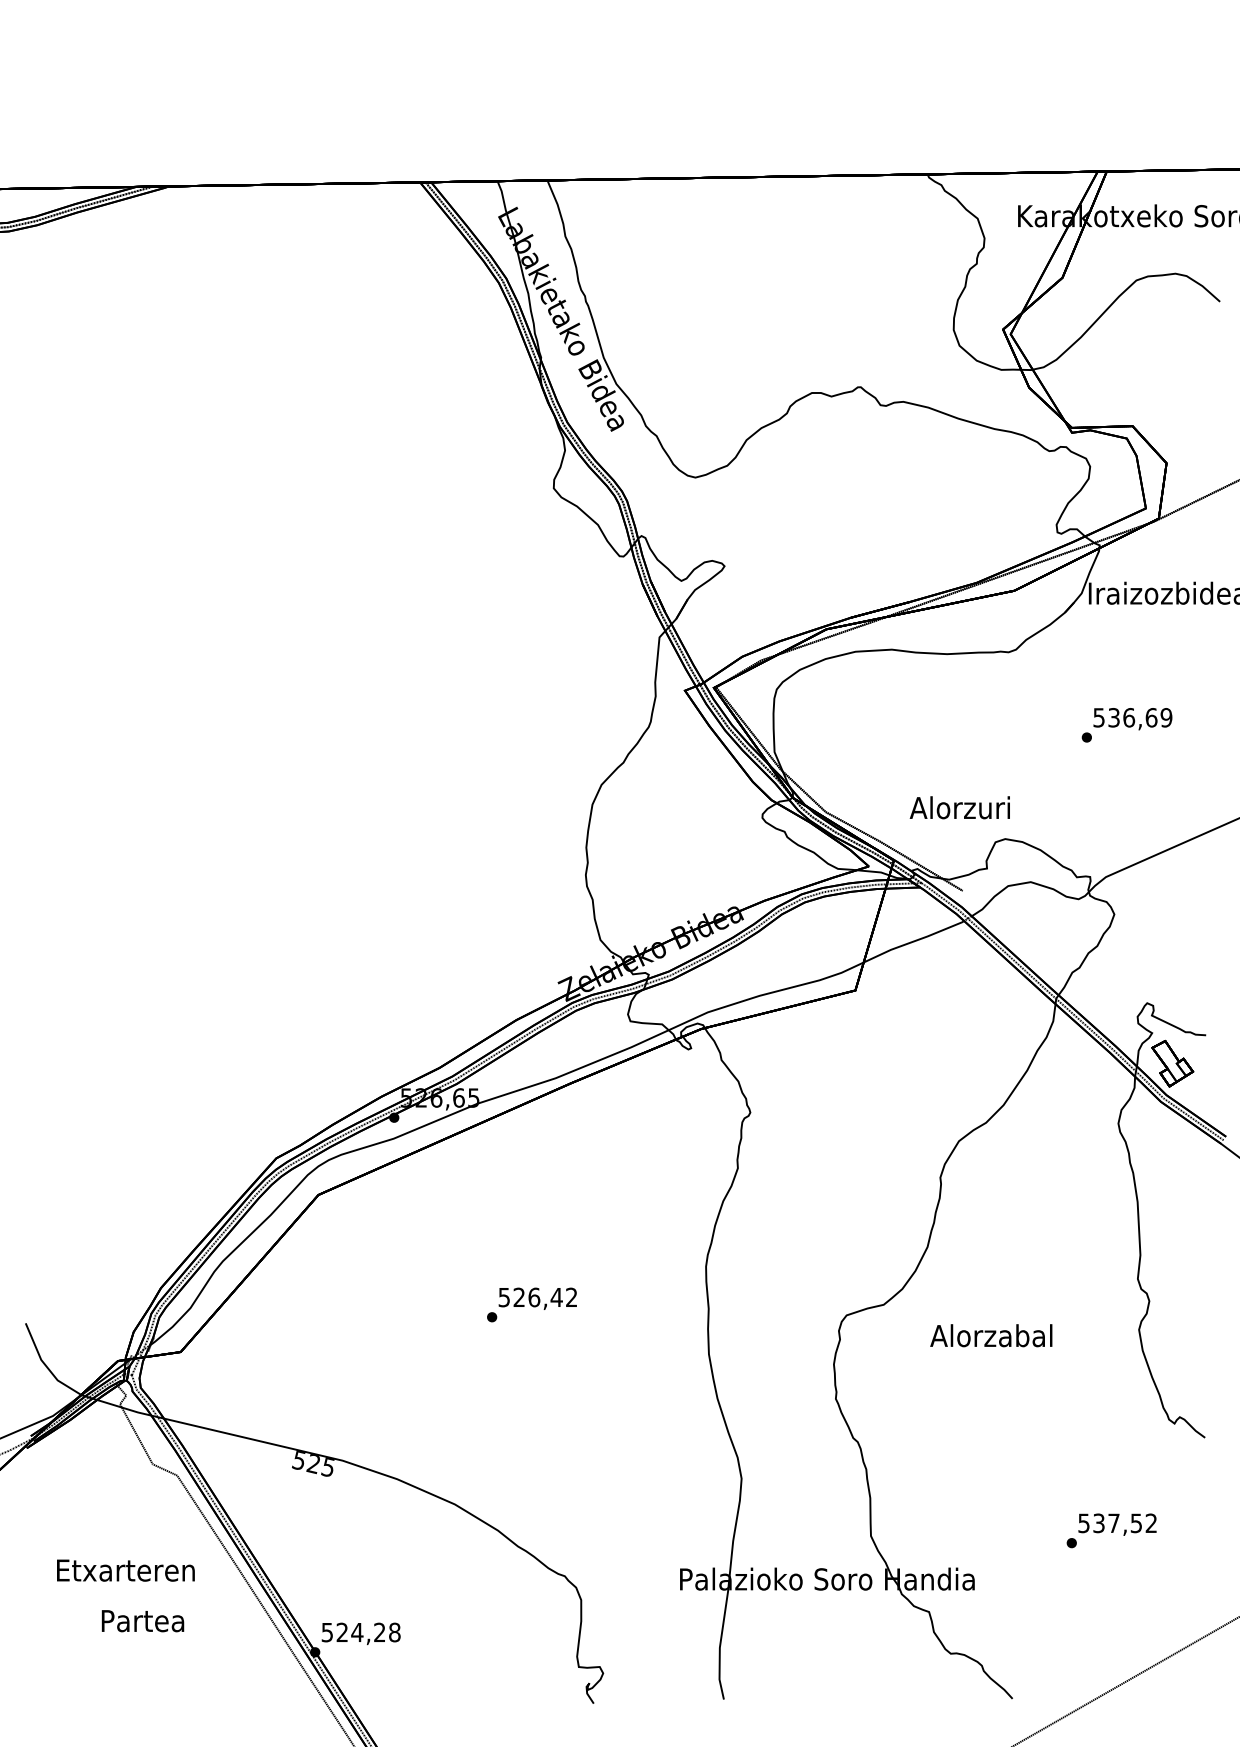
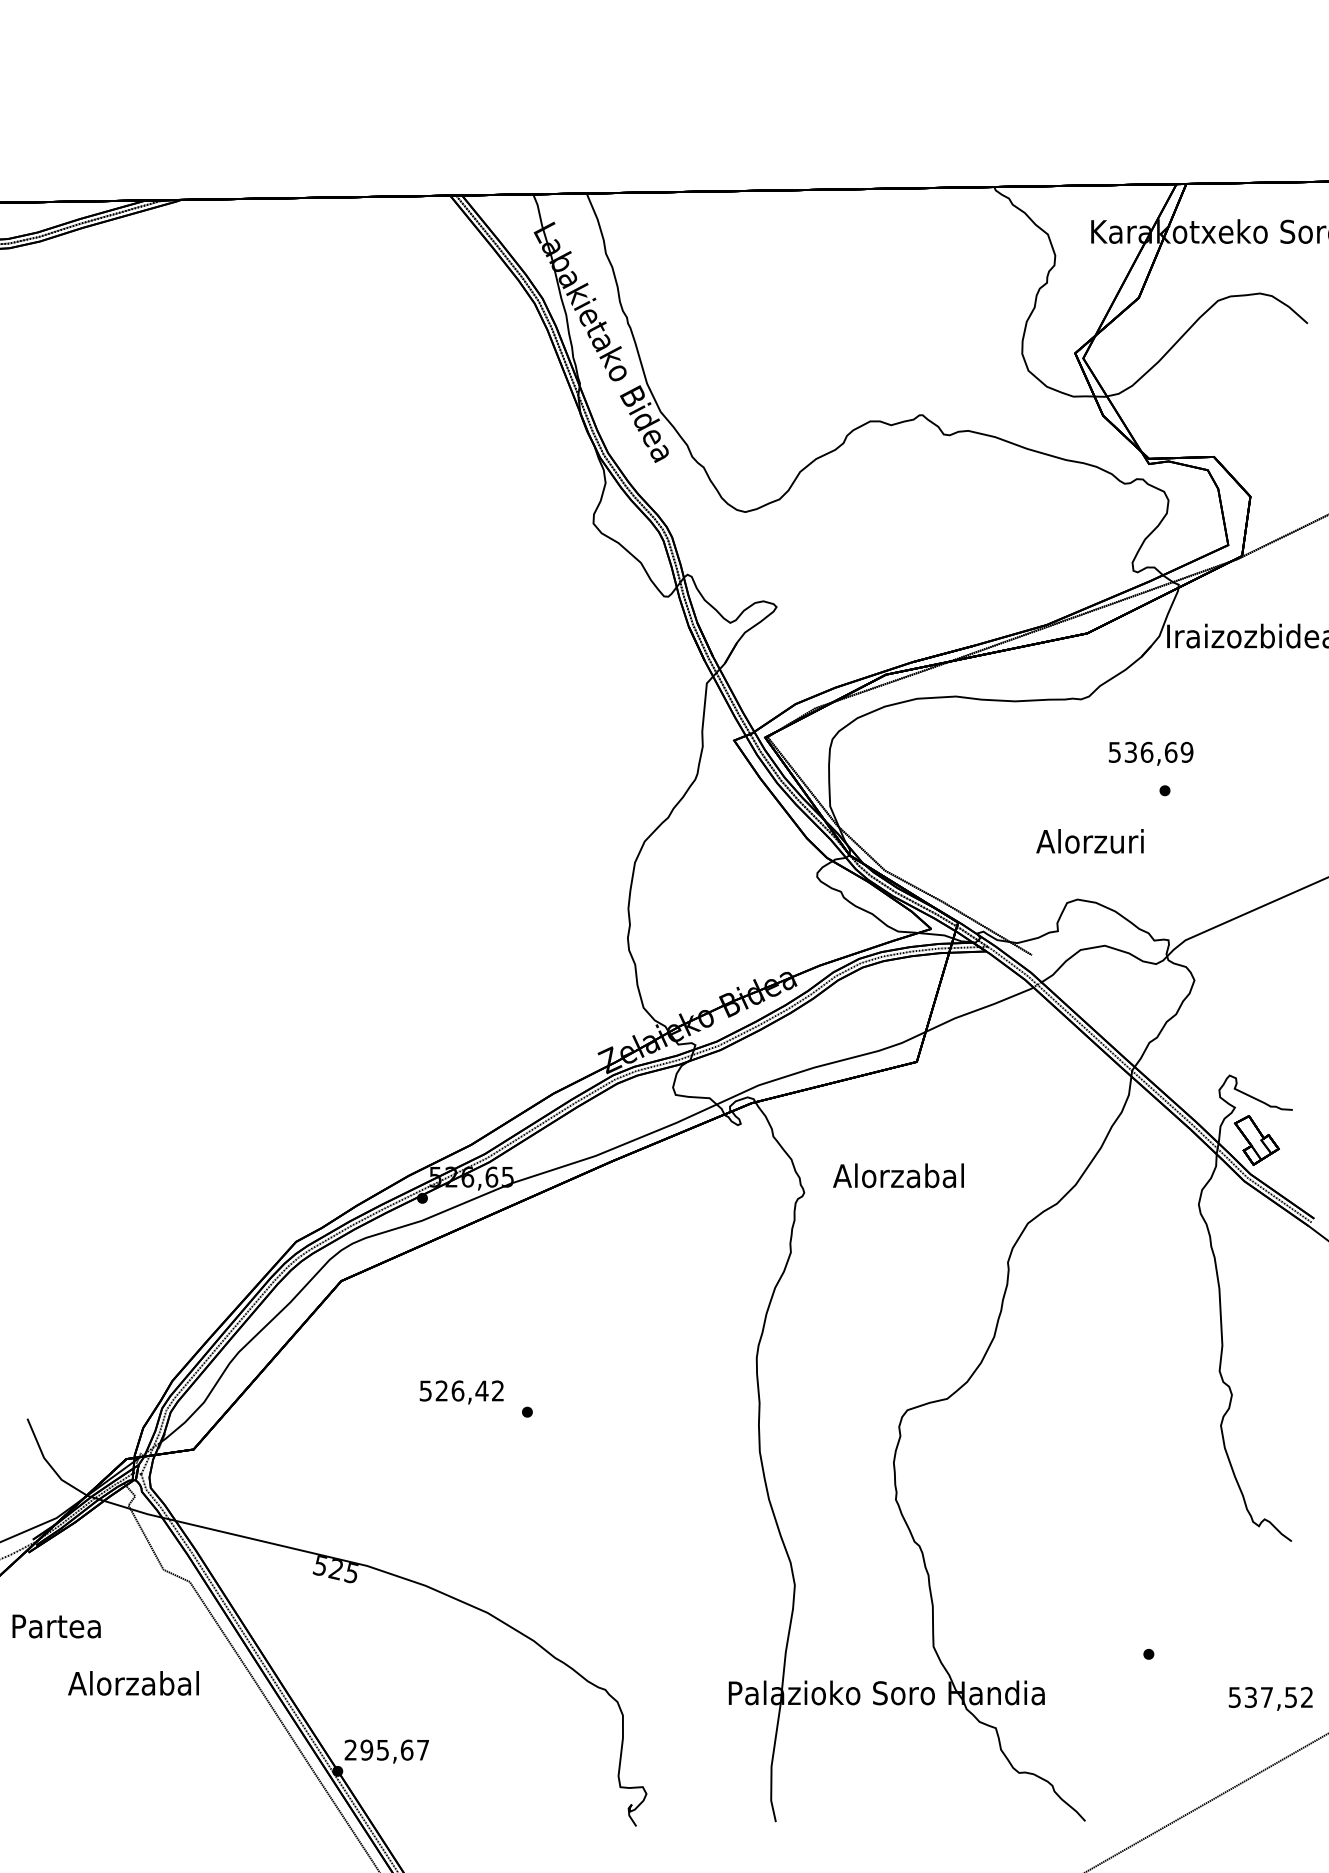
text: (1132, 719) -> (1150, 754), moved
text: (959, 807) -> (1089, 841), moved
text: (537, 1298) -> (461, 1392), moved
text: (991, 1335) -> (898, 1175), moved
text: (1117, 1524) -> (1270, 1698), moved
text: (125, 1569) -> (134, 1682), Etxarteren -> Alorzabal
text: (142, 1621) -> (56, 1626), moved
text: (360, 1632) -> (386, 1750), 524,28 -> 295,67

